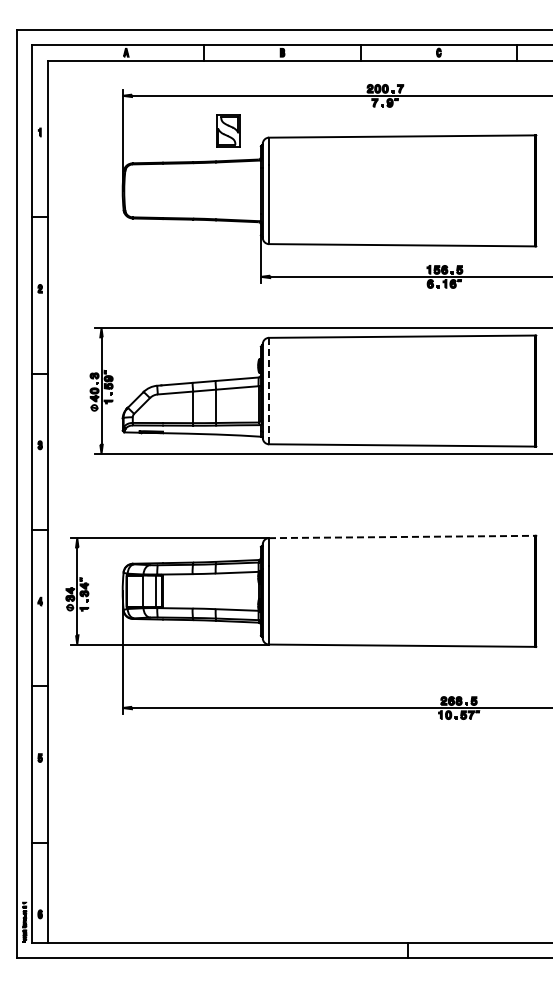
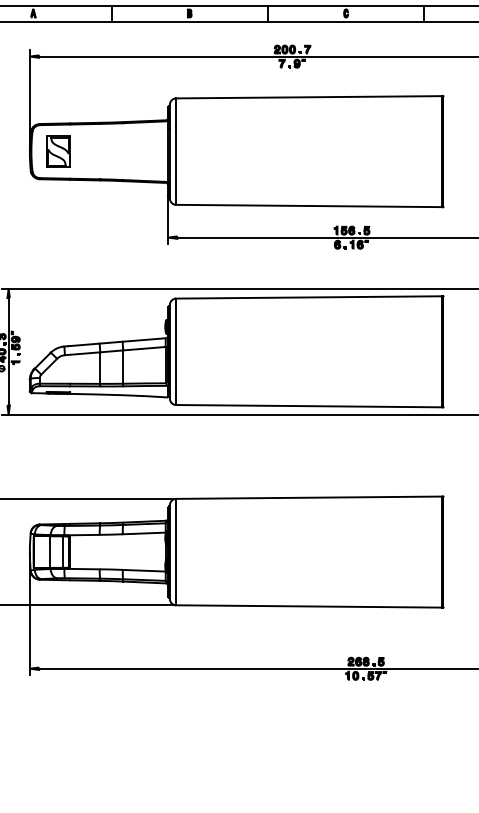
part: (228, 130) -> (58, 151), moved
line: (268, 387) -> (175, 348), dashed -> solid
line: (402, 536) -> (309, 497), dashed -> solid

